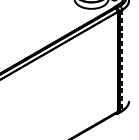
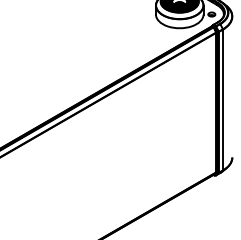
line: (122, 60) -> (223, 100), dashed -> solid

